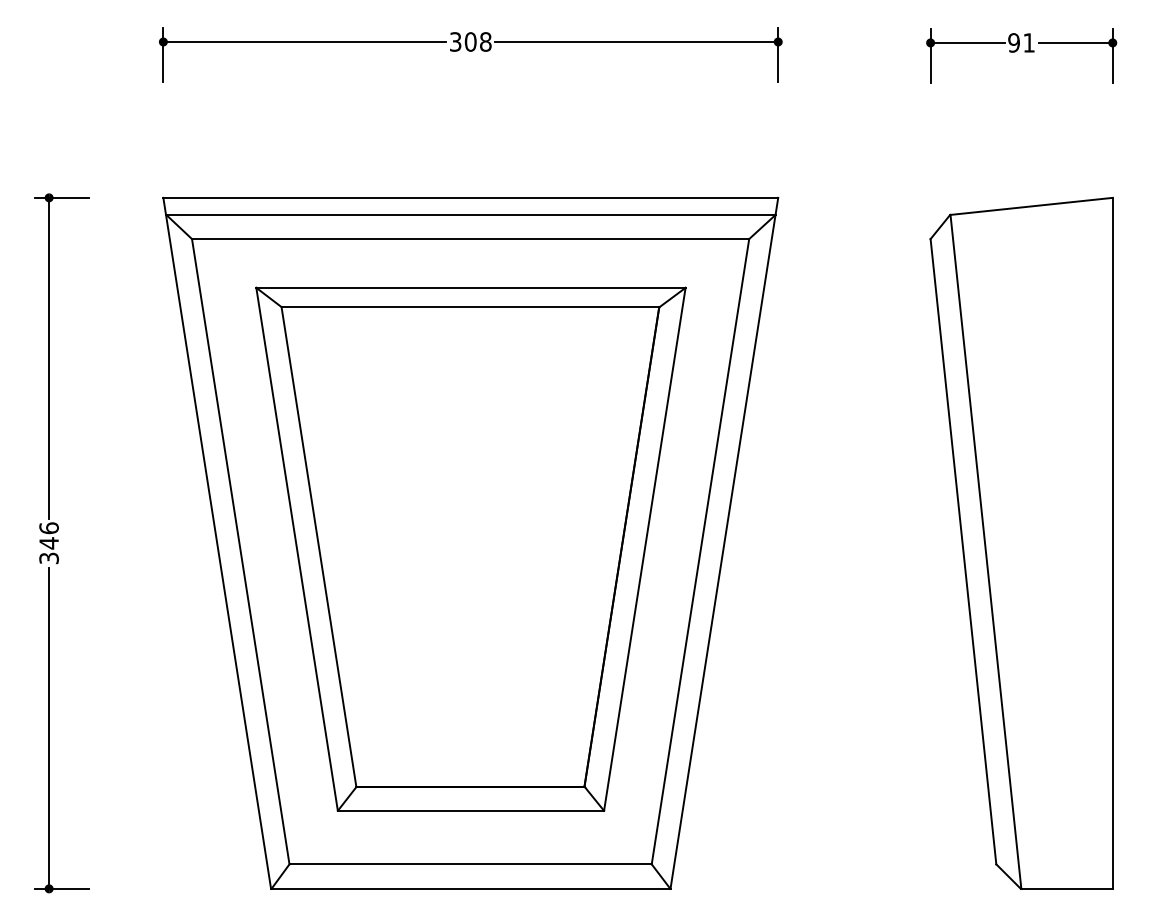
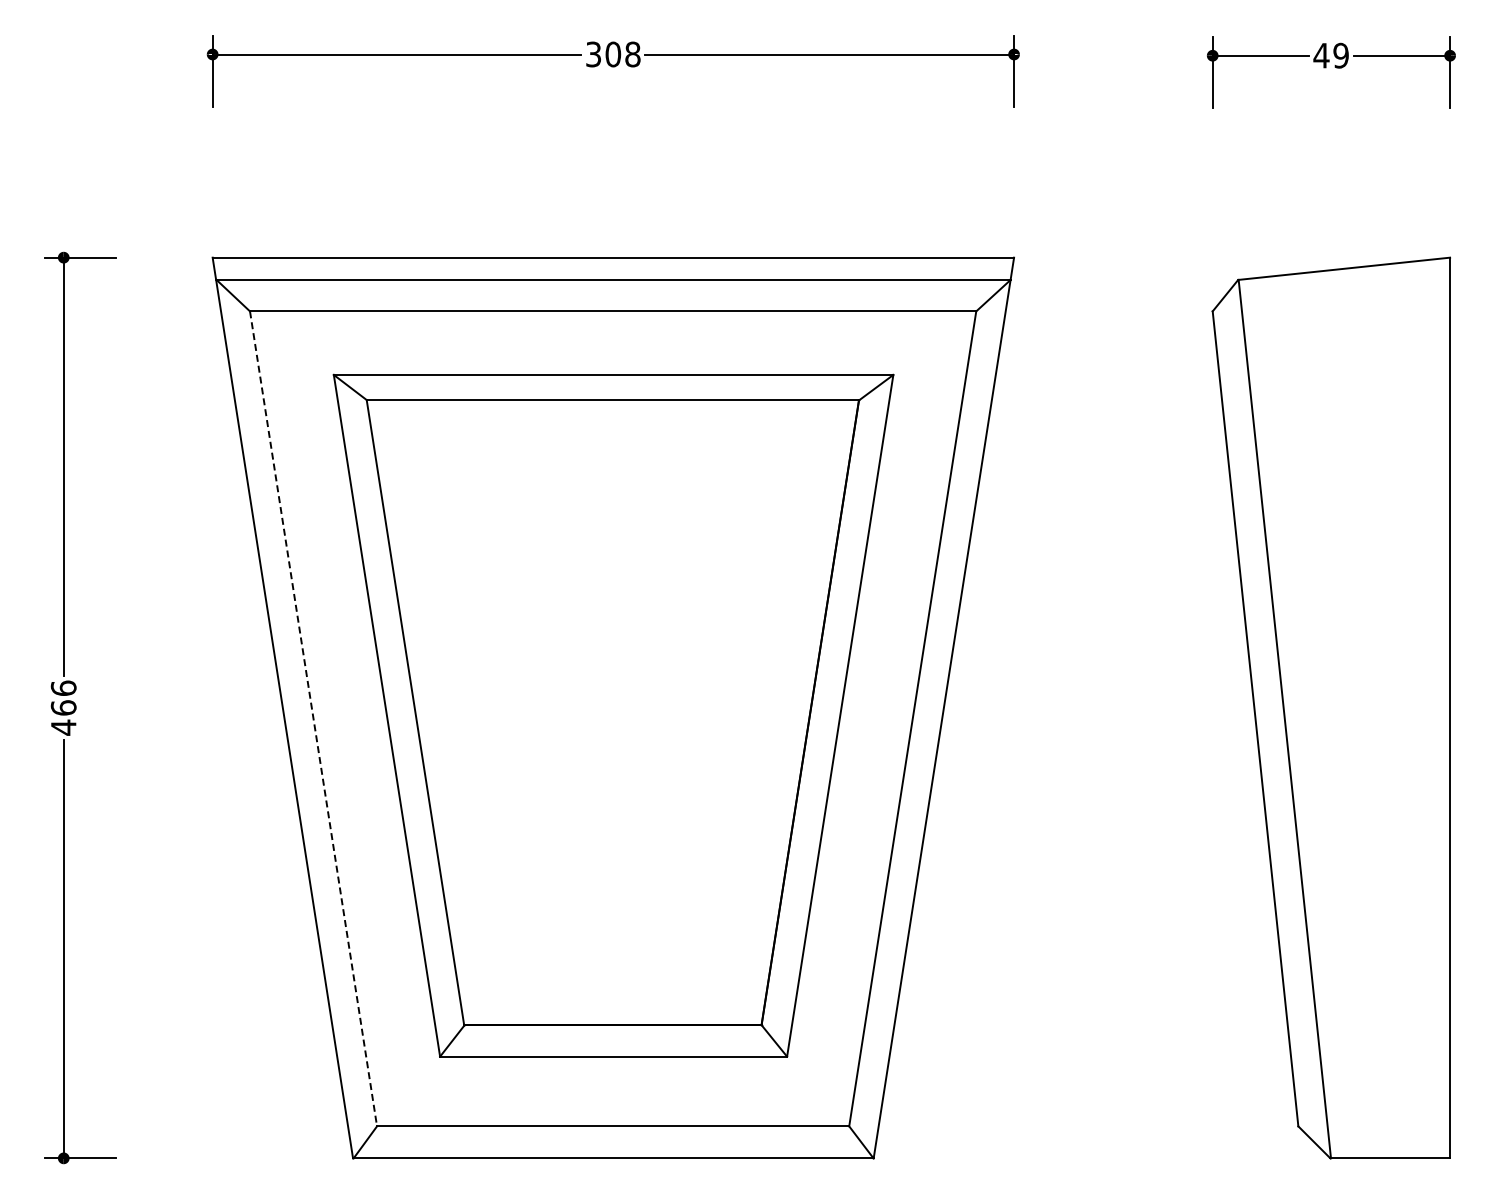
text: (1020, 42) -> (1330, 55), 91 -> 49
text: (48, 550) -> (63, 717), 346 -> 466
line: (240, 552) -> (313, 719), solid -> dashed

